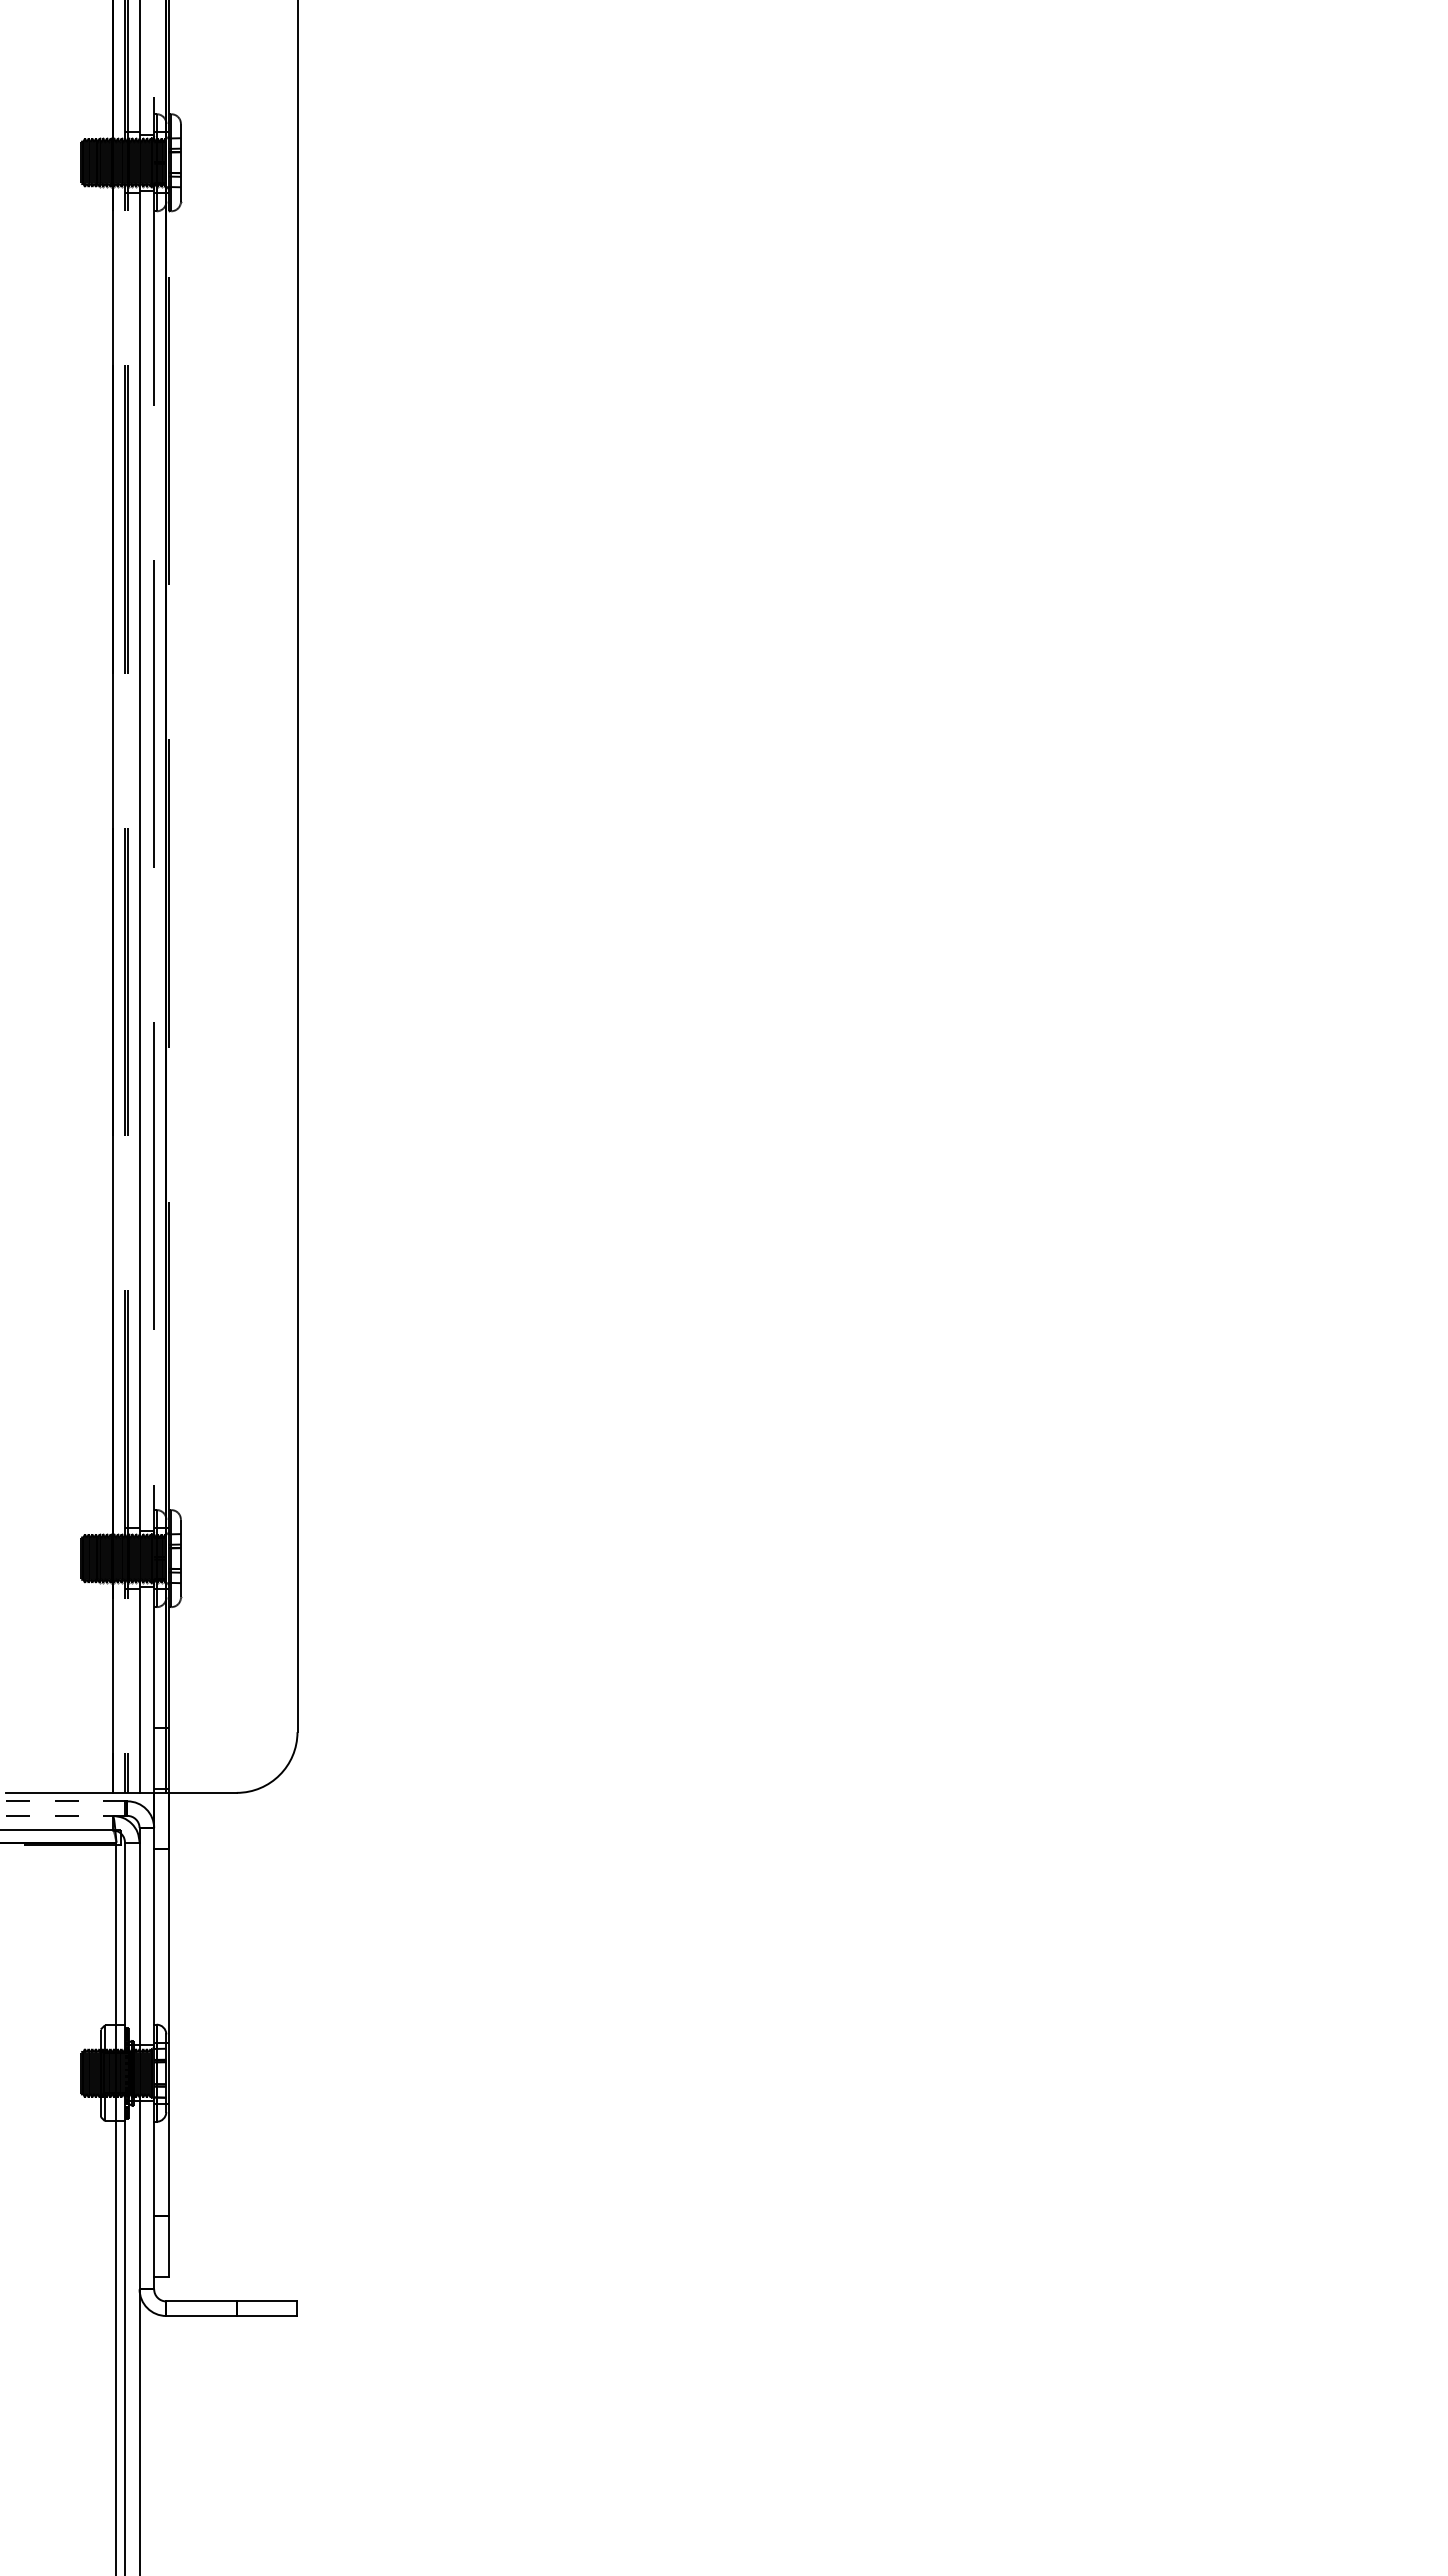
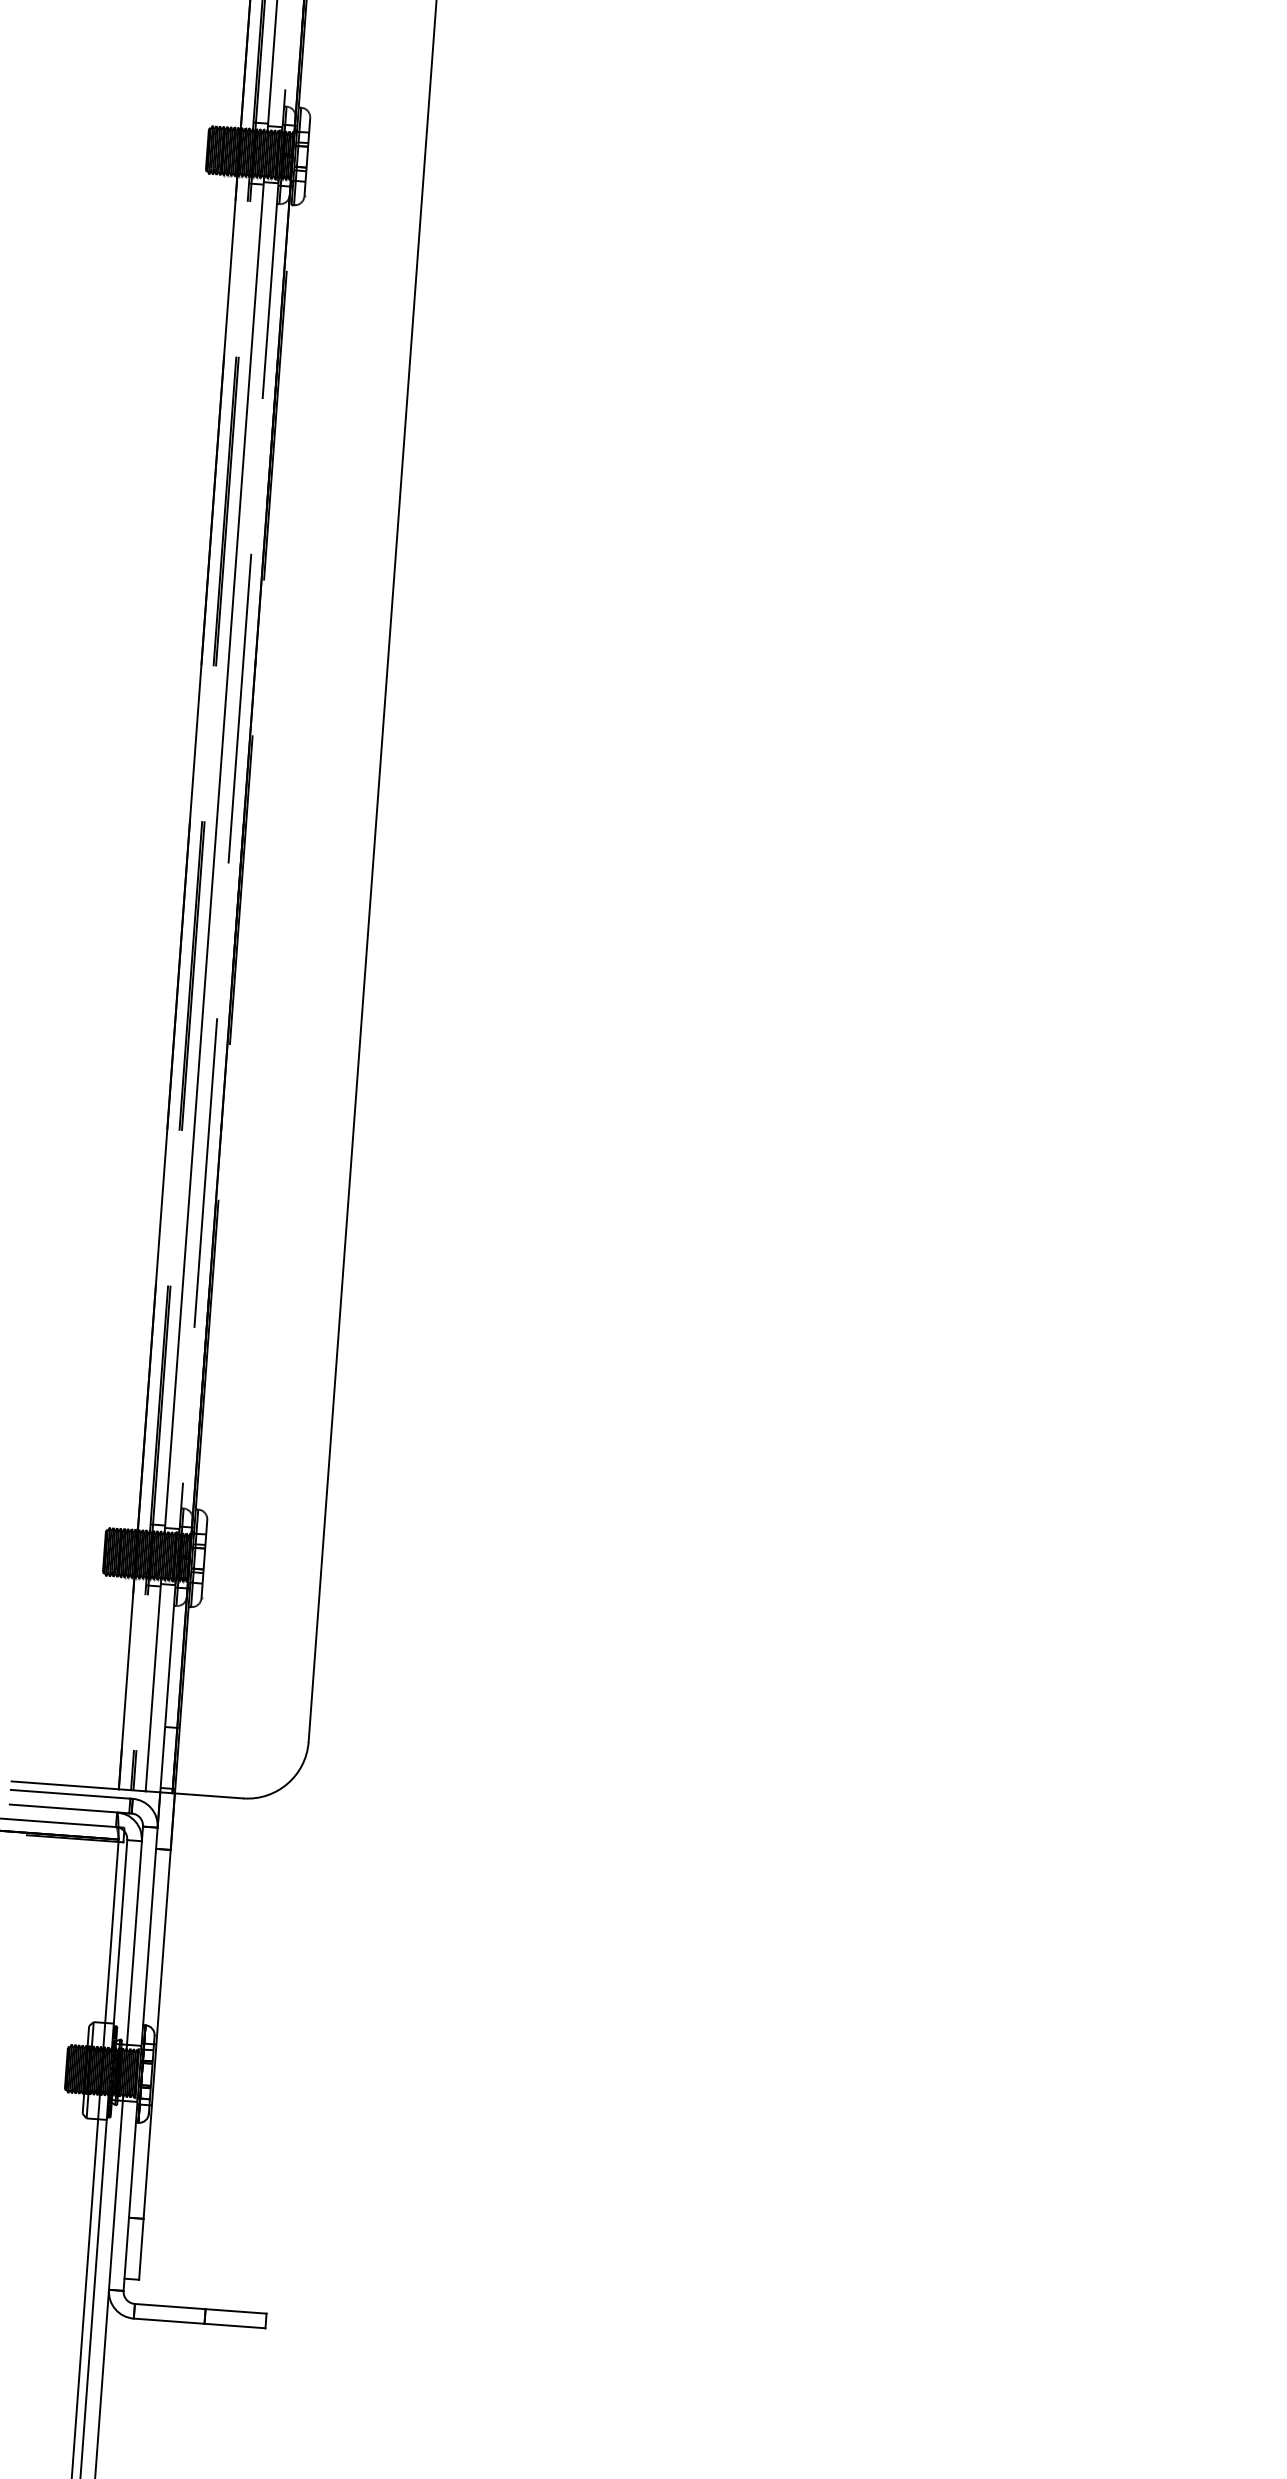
line: (66, 1801) -> (71, 1794), dashed -> solid
line: (66, 1815) -> (70, 1808), dashed -> solid

